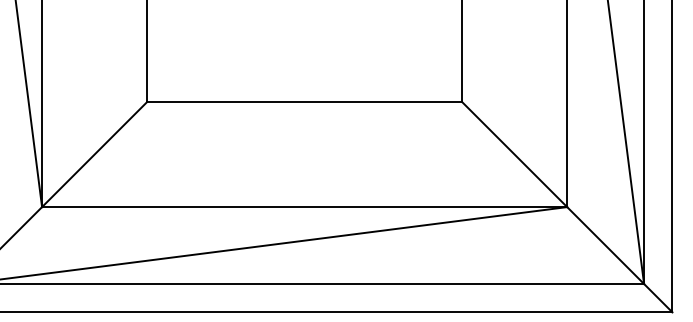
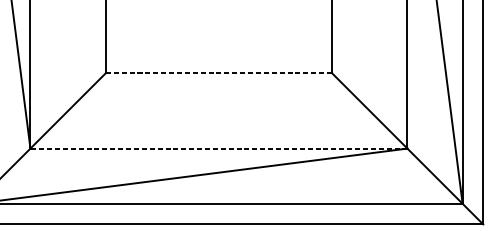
line: (304, 102) -> (218, 73), solid -> dashed
line: (304, 207) -> (218, 148), solid -> dashed

